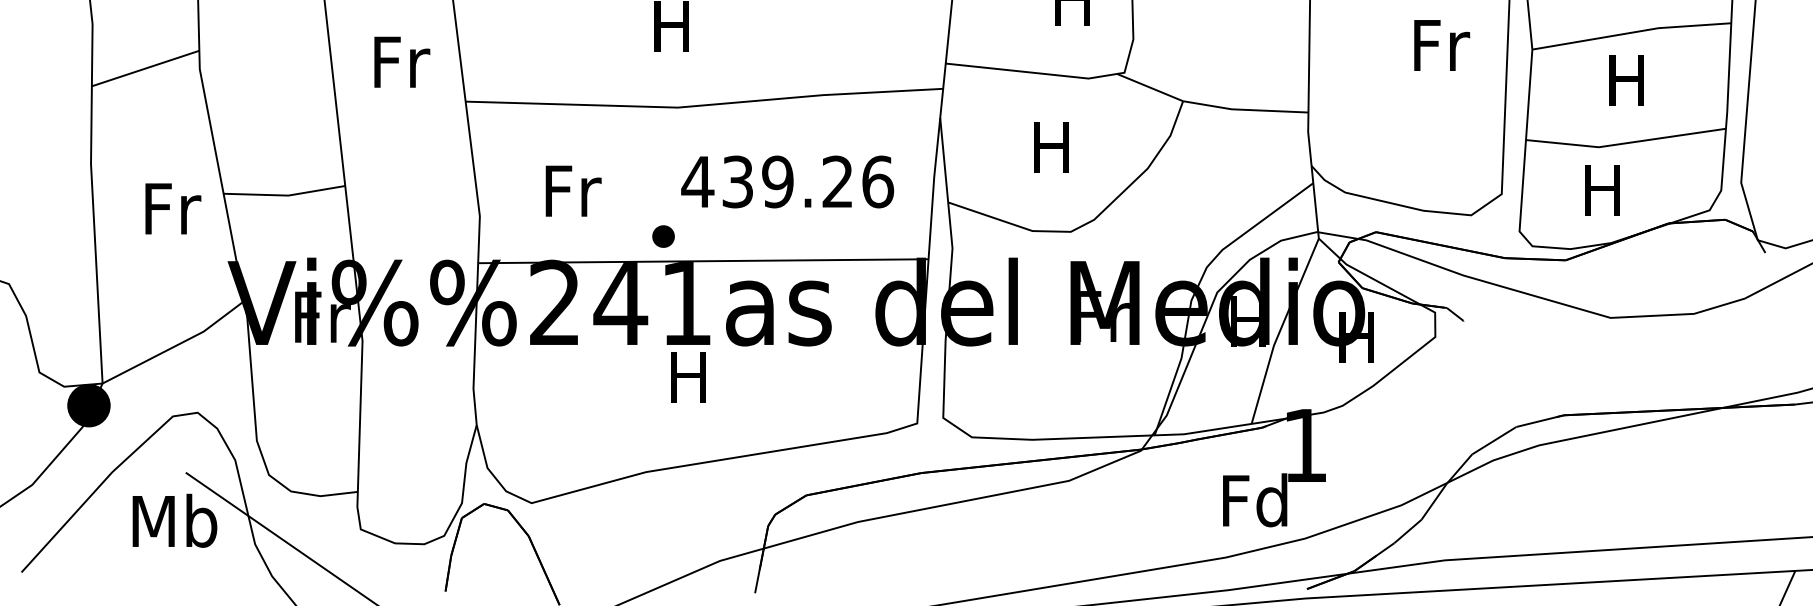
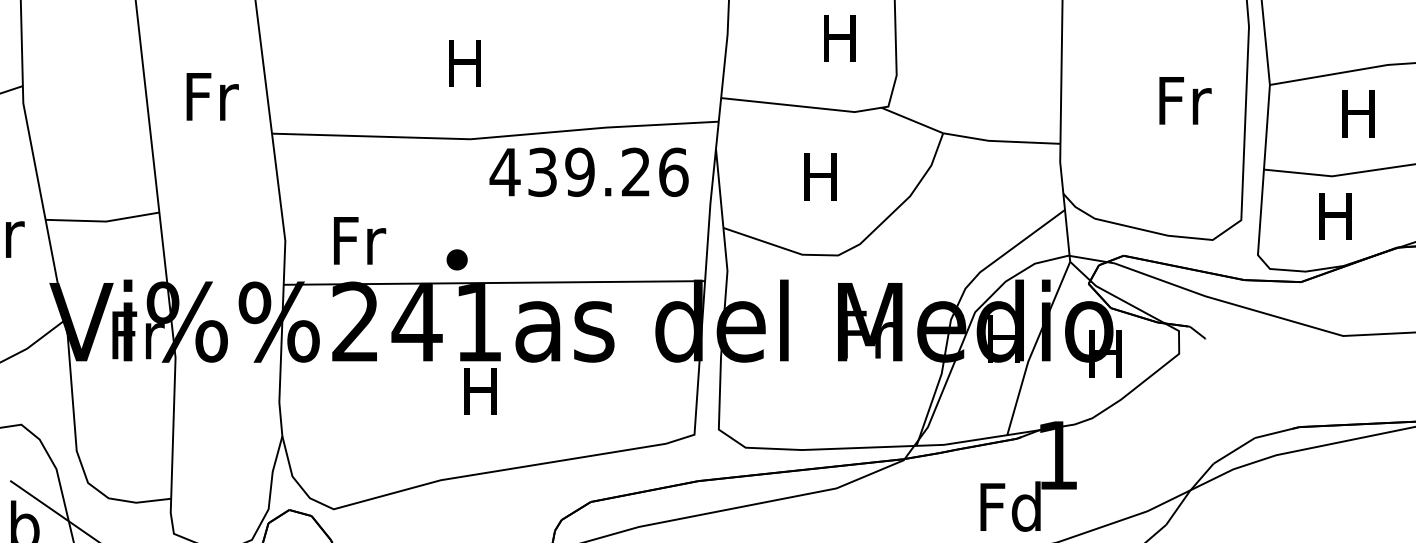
text: (1442, 45) -> (1185, 100), moved
text: (787, 181) -> (589, 171), moved
text: (573, 190) -> (359, 240), moved

